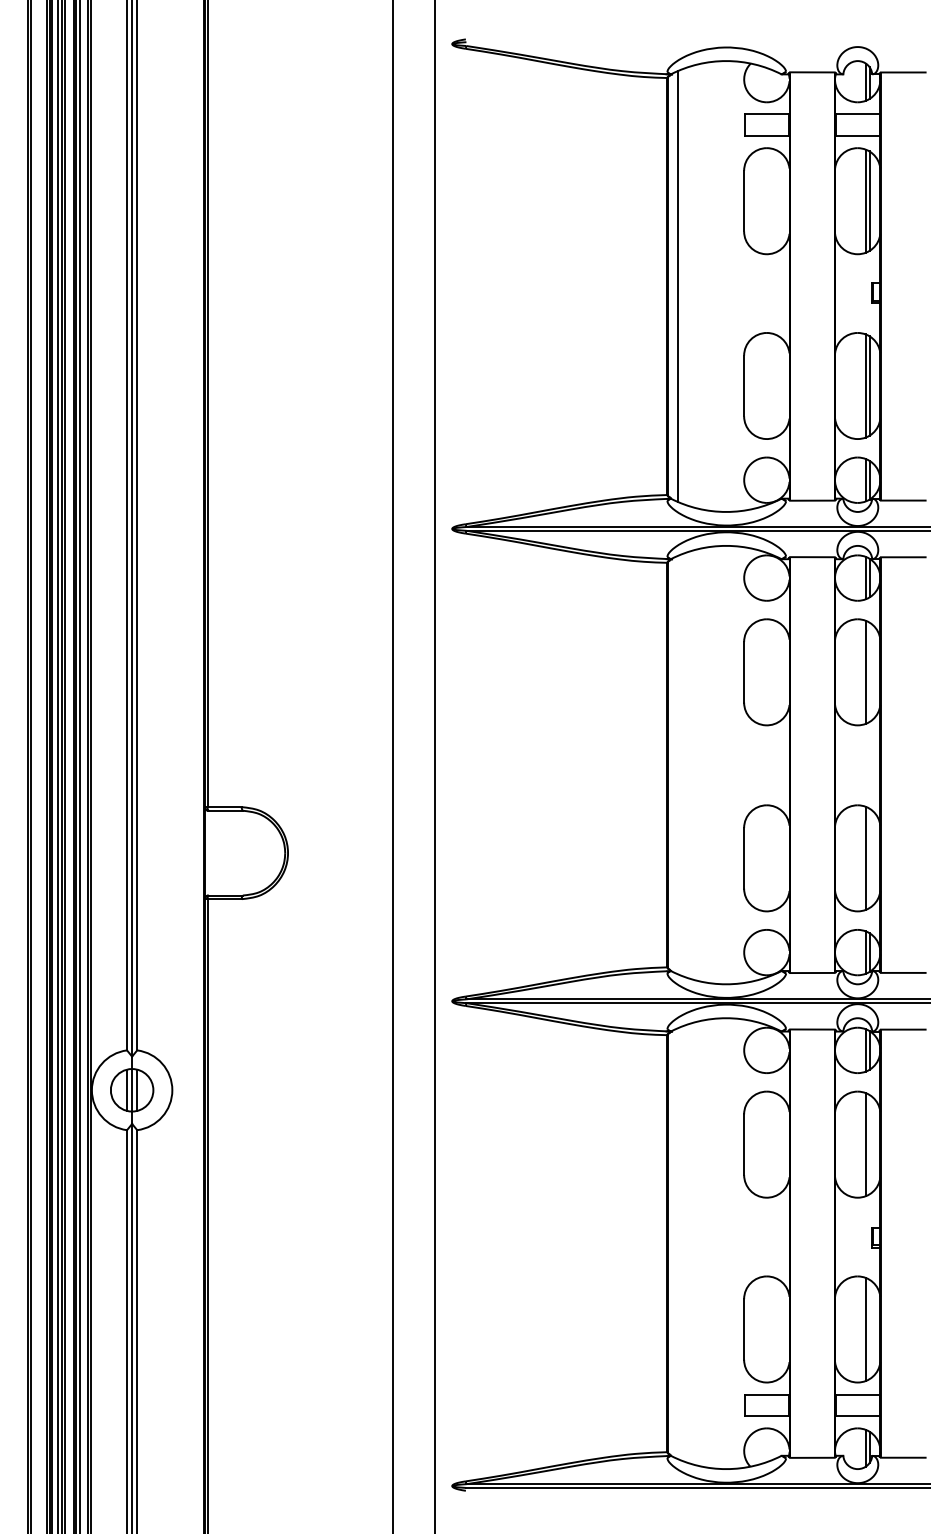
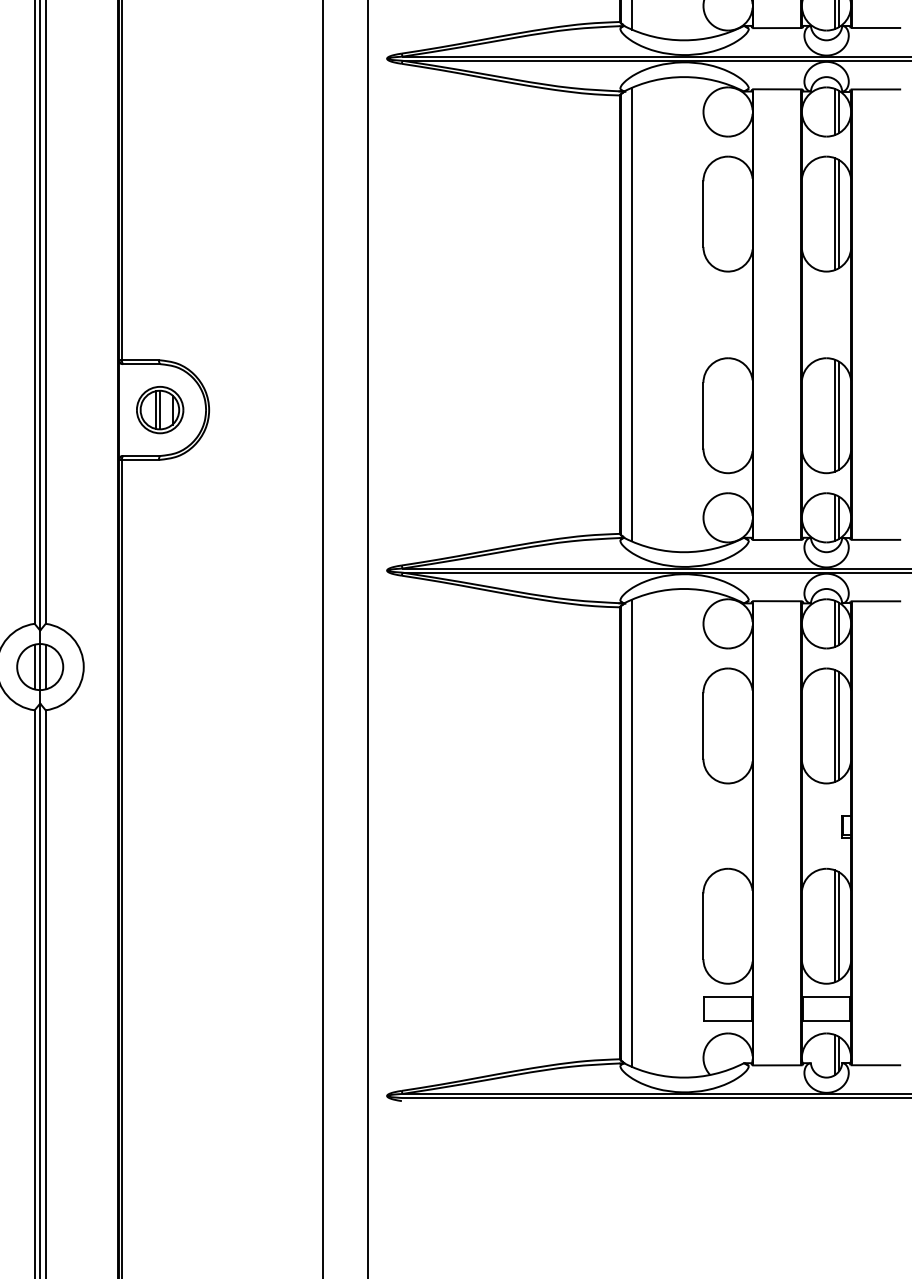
line: (869, 672) -> (839, 214), added
line: (677, 764) -> (631, 314), added
part: (242, 852) -> (159, 409), added
line: (869, 858) -> (839, 415), added
line: (869, 1144) -> (839, 725), added
line: (677, 1243) -> (631, 833), added
line: (869, 1329) -> (839, 926), added

